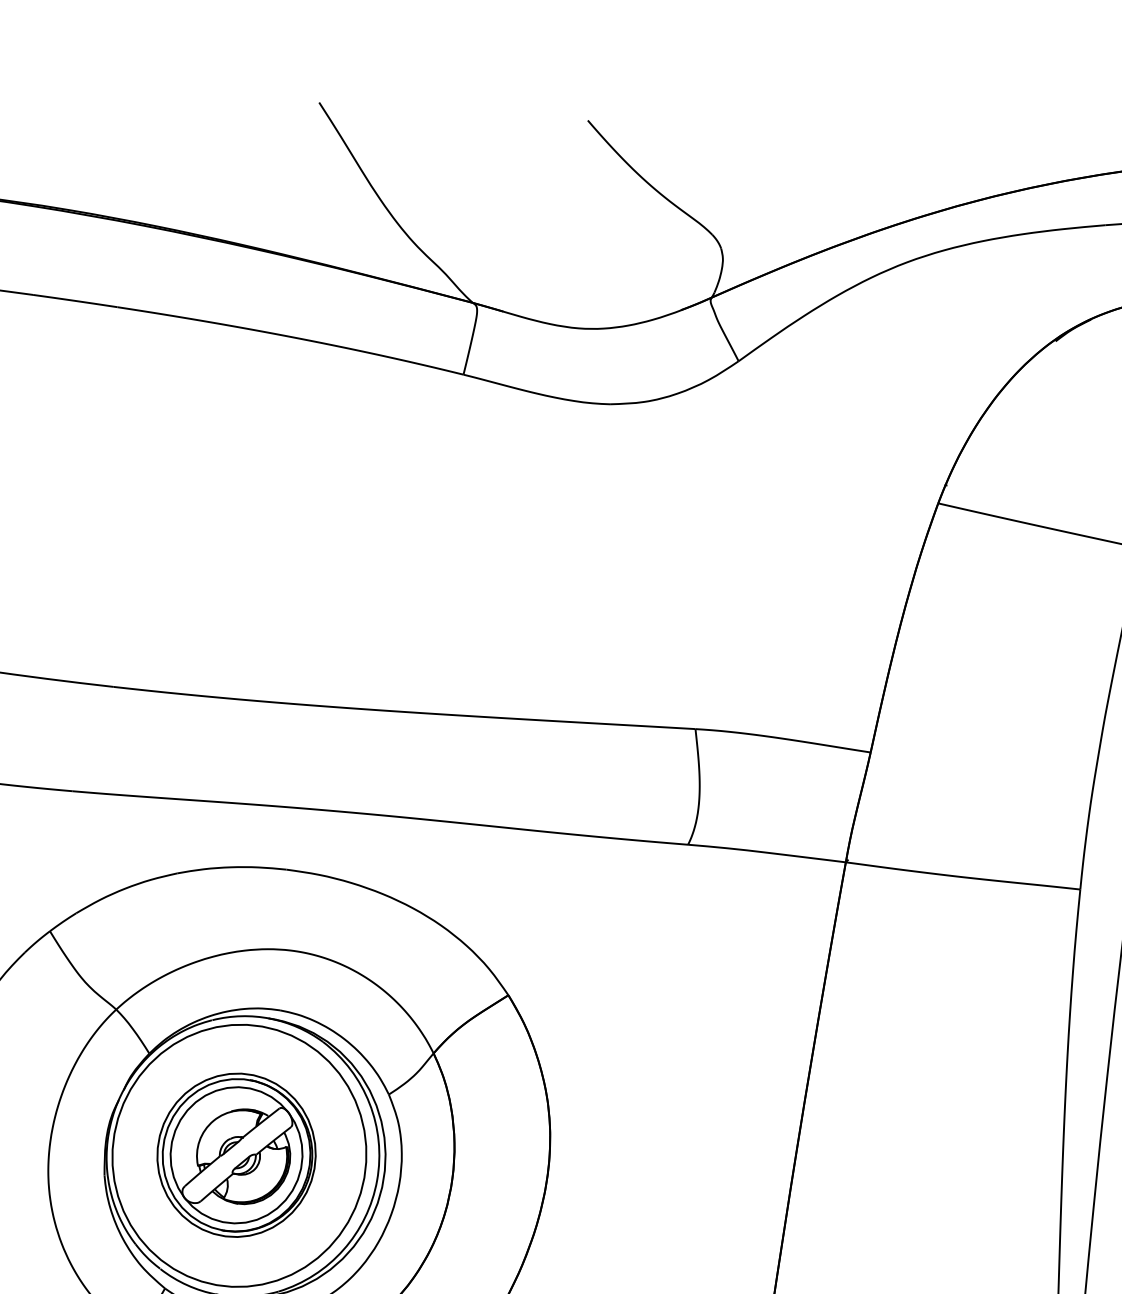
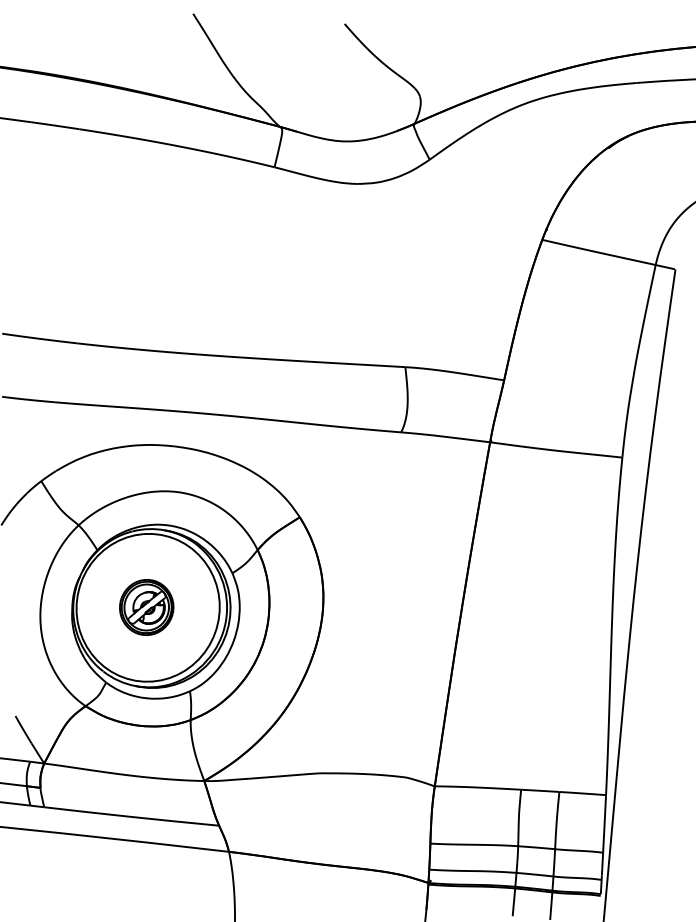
part: (236, 1155) -> (146, 607), size x0.6

